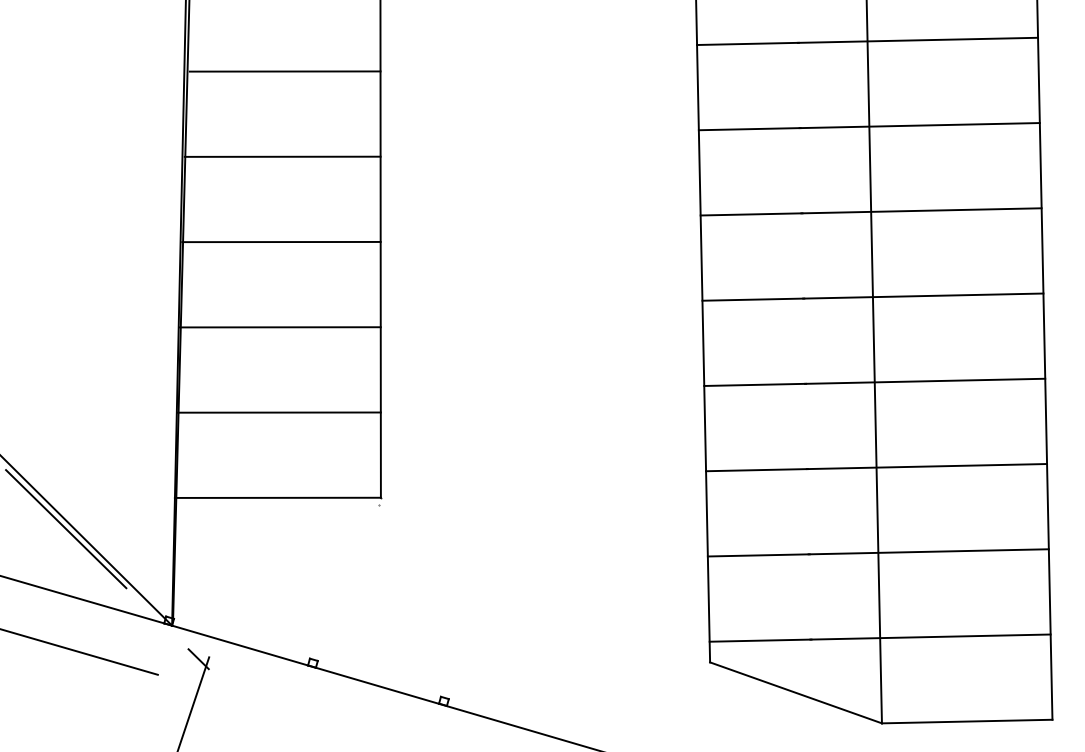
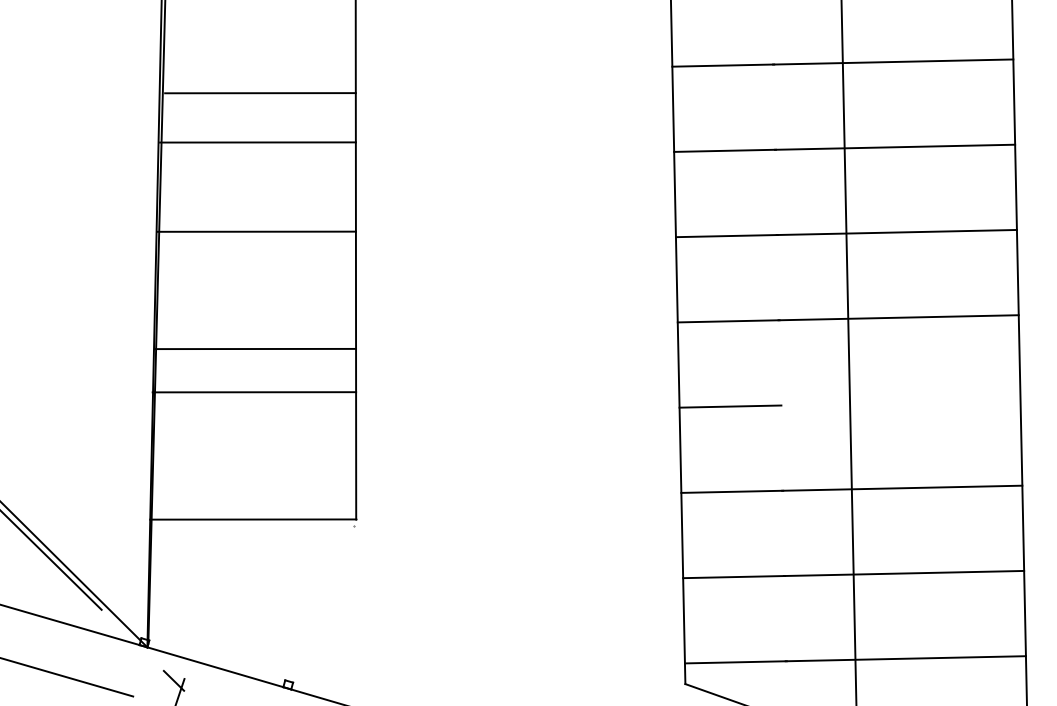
line: (282, 156) -> (257, 142), moved
line: (281, 241) -> (256, 231), moved
line: (925, 380) -> (900, 402), removed
line: (278, 412) -> (253, 392), moved

